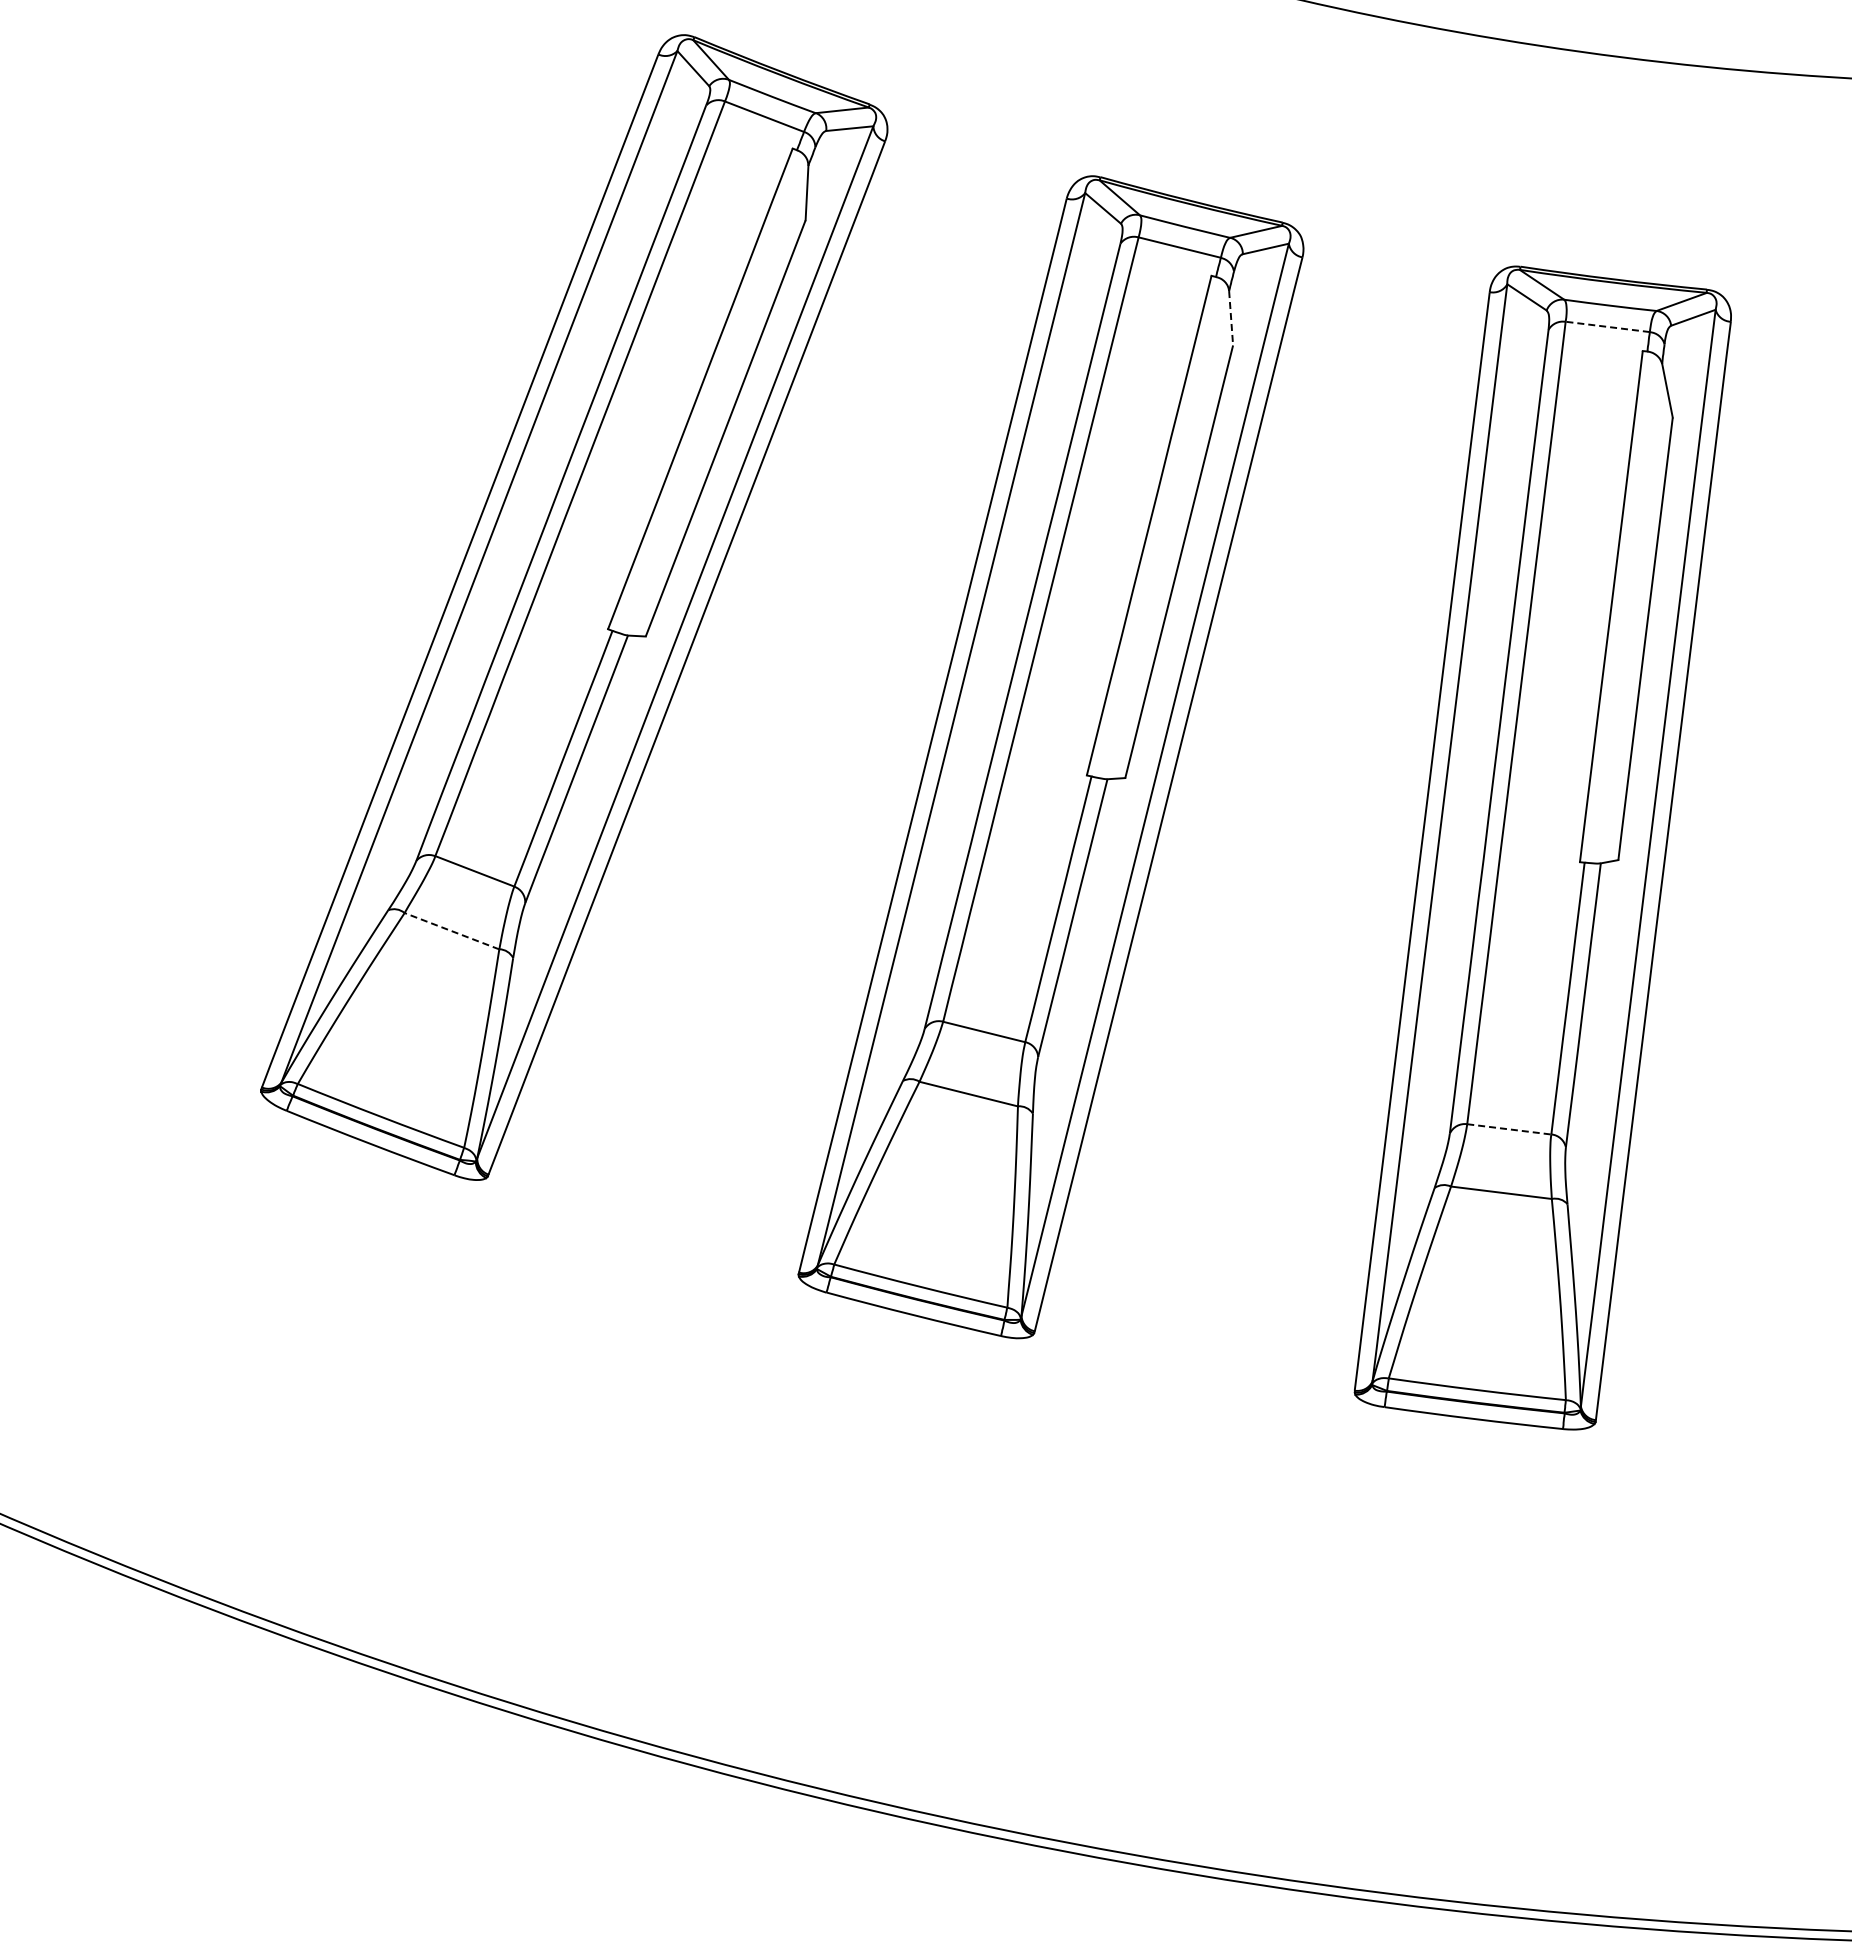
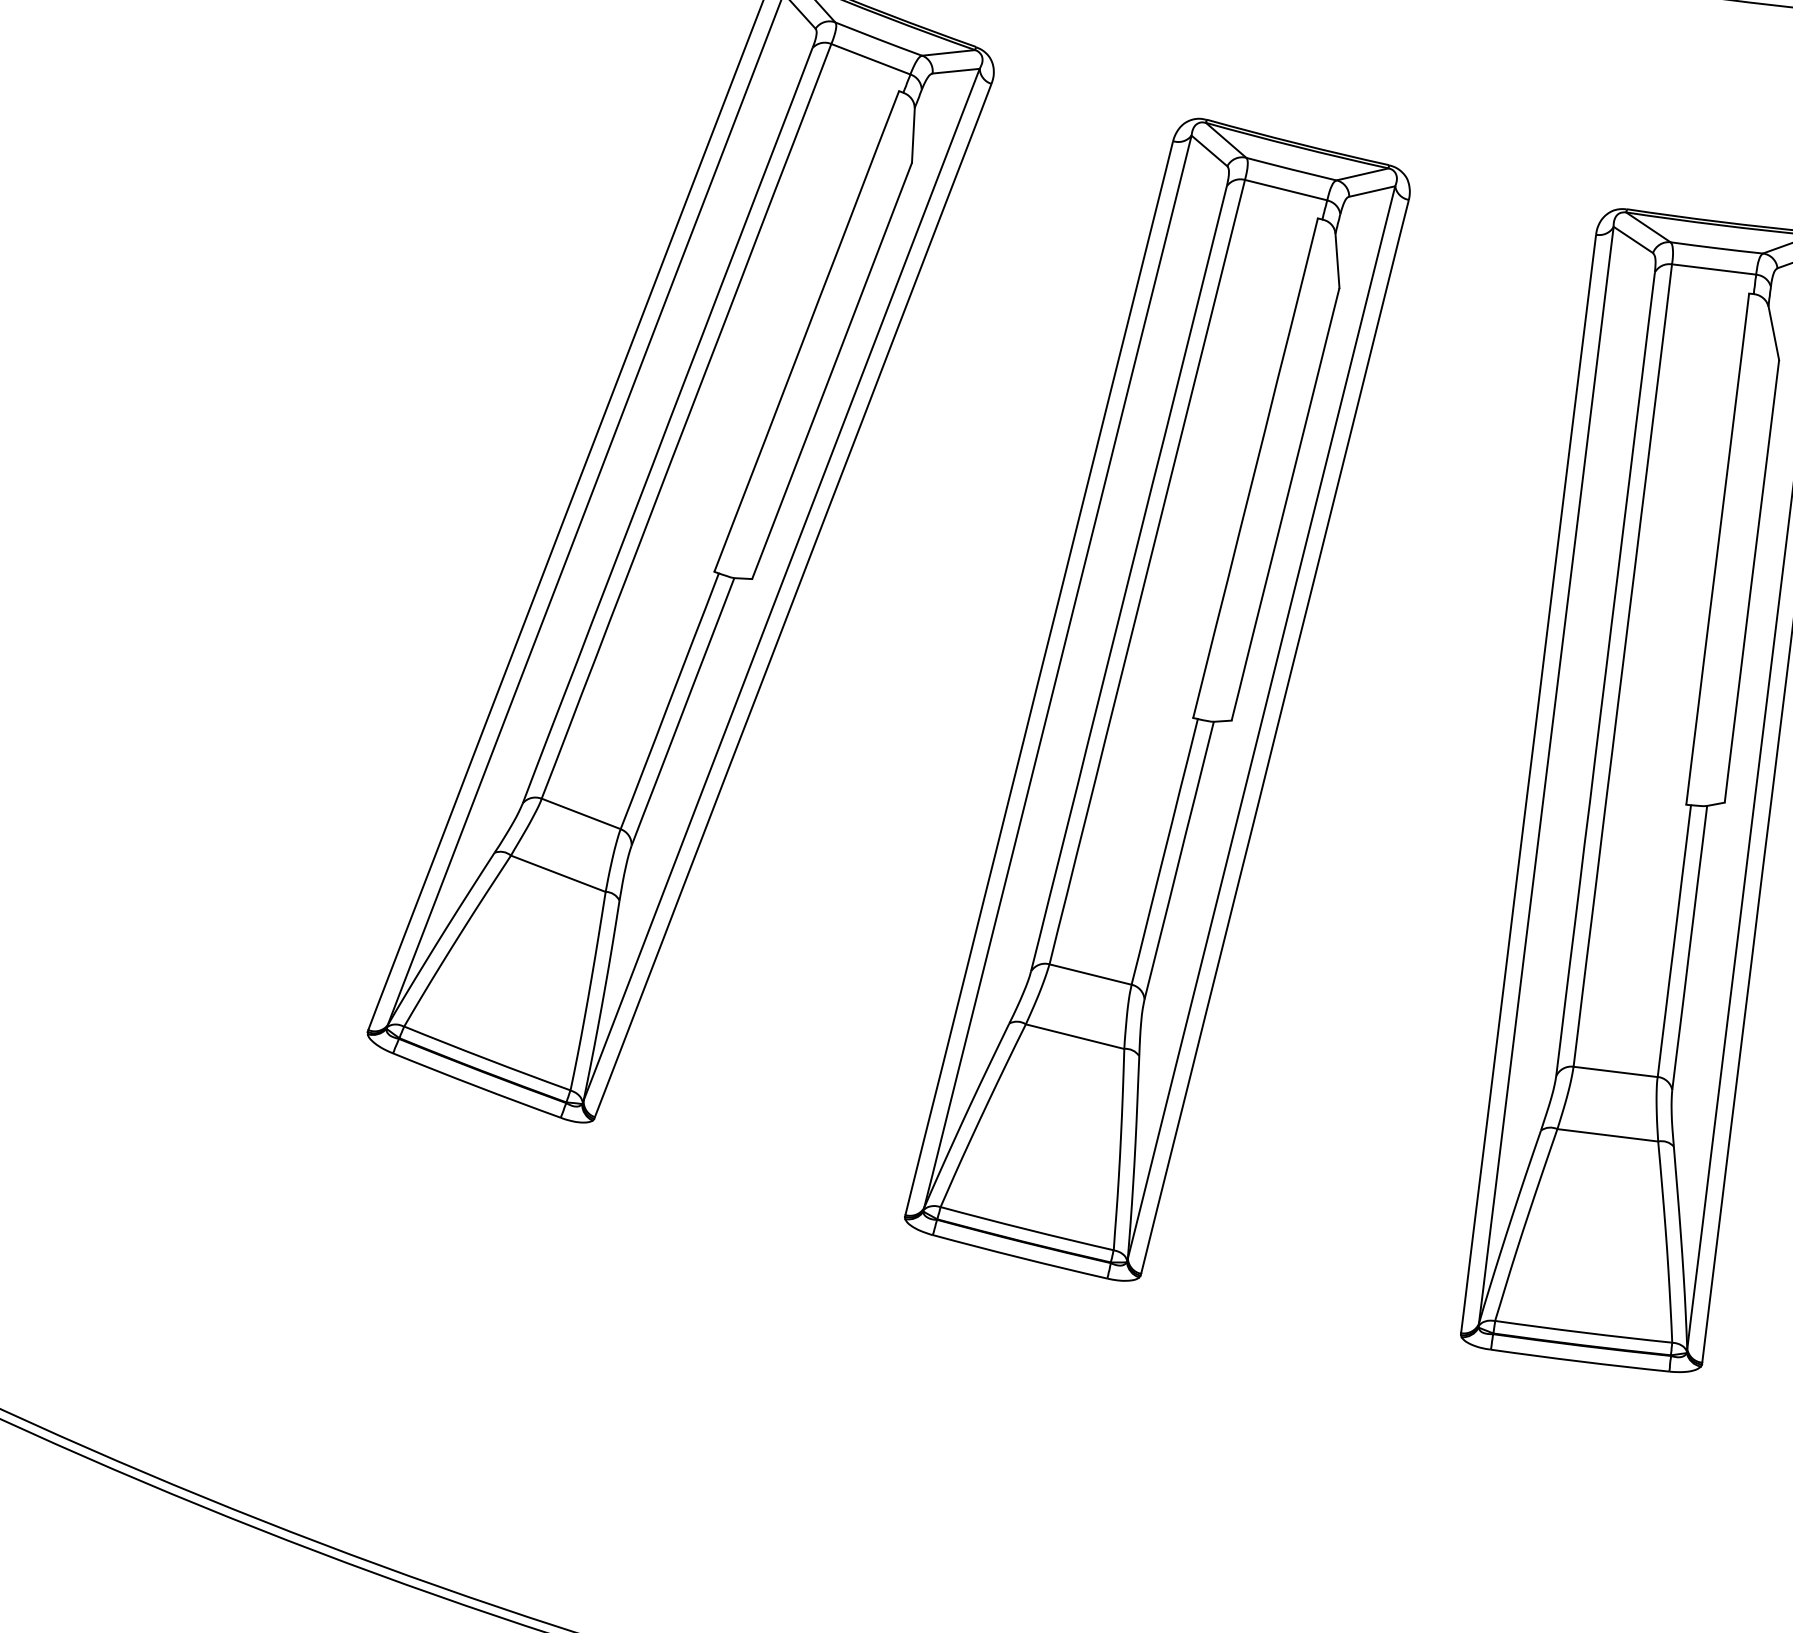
line: (1231, 318) -> (1337, 261), dashed -> solid
line: (1607, 326) -> (1713, 269), dashed -> solid
line: (451, 931) -> (557, 874), dashed -> solid
line: (1509, 1129) -> (1615, 1072), dashed -> solid

